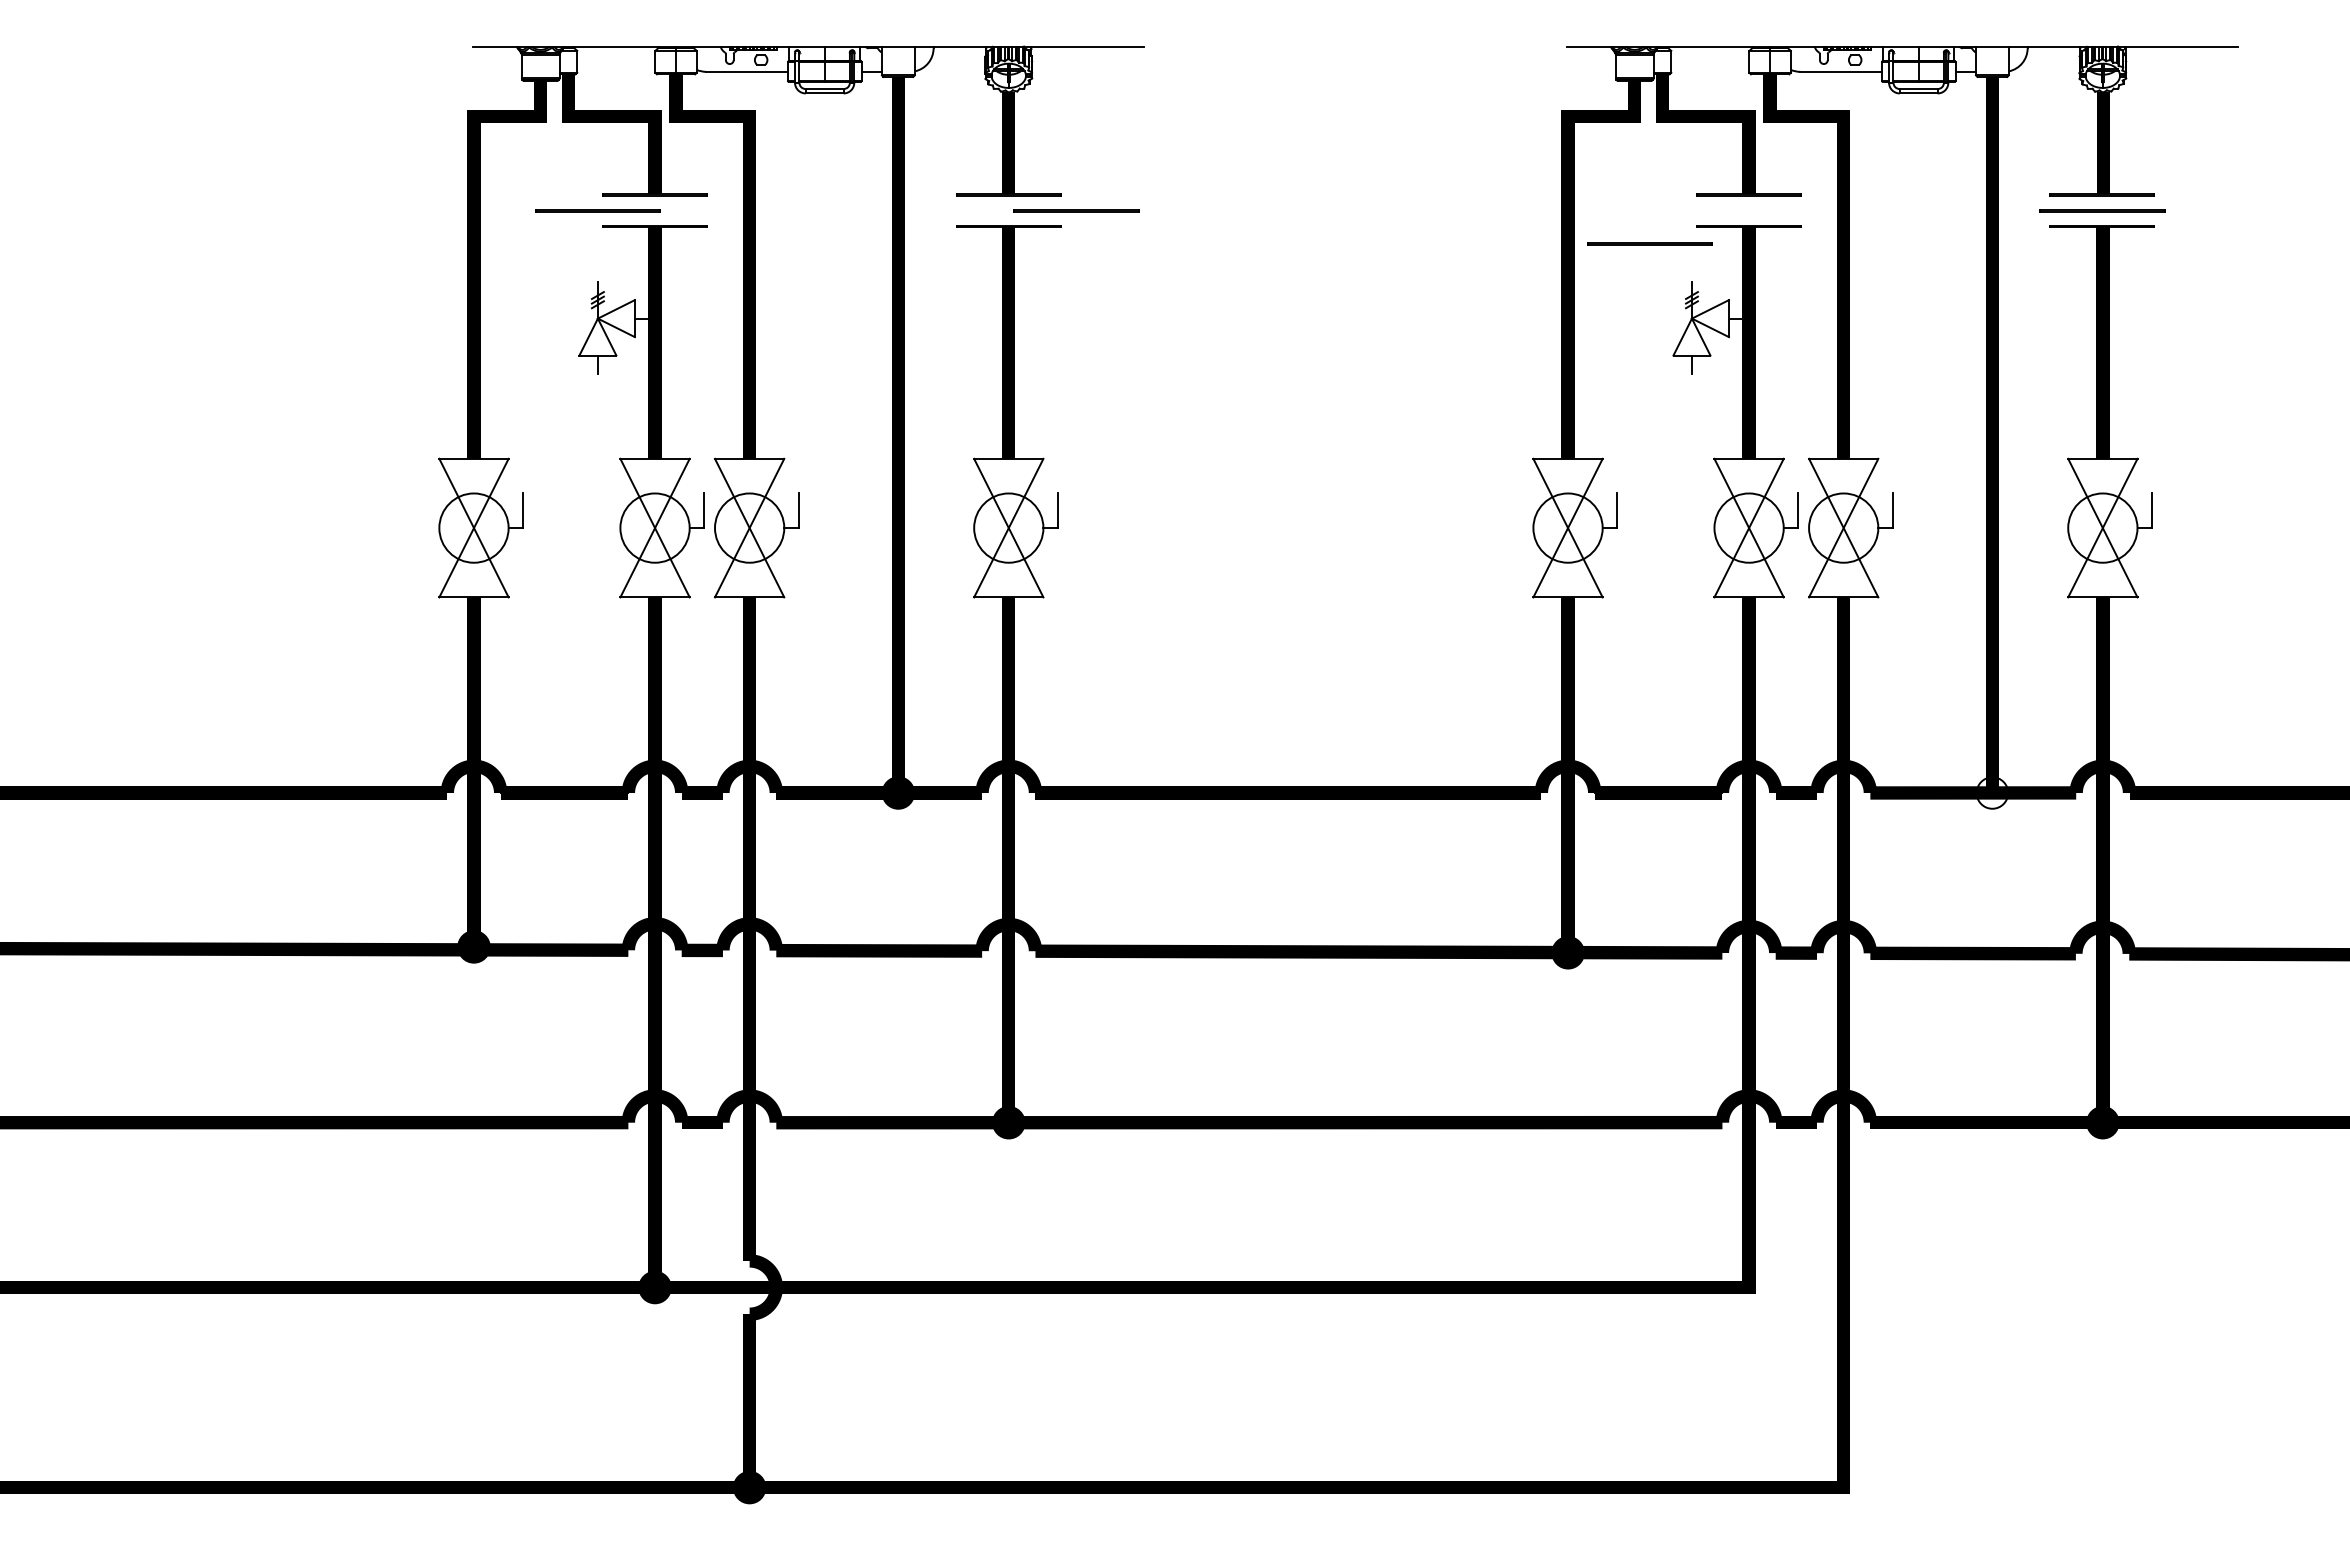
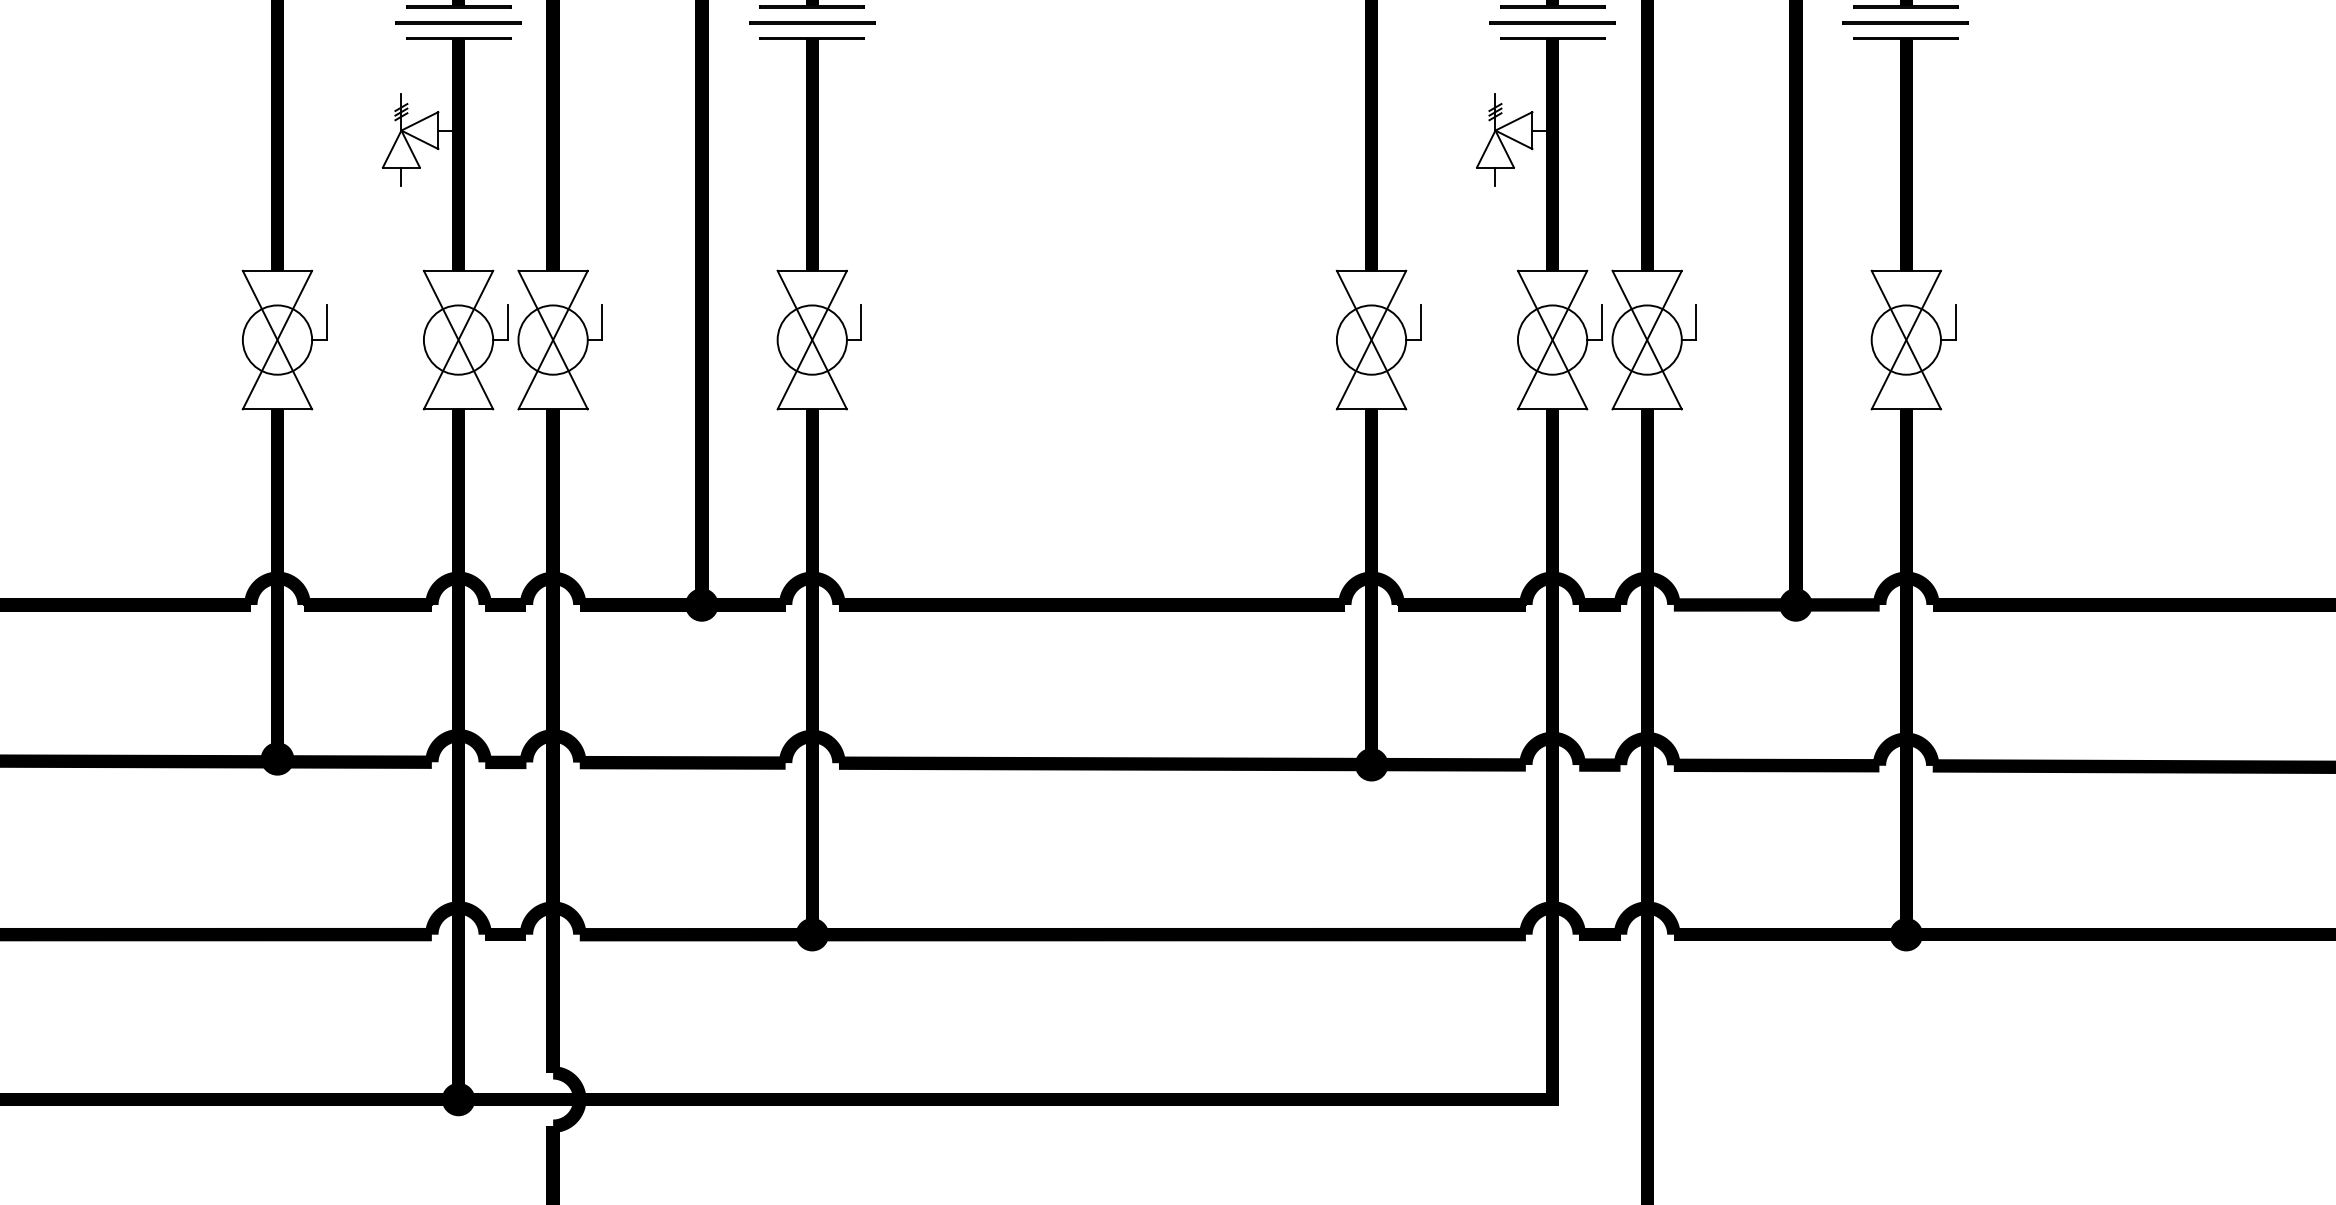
line: (597, 210) -> (457, 22), moved
line: (1076, 210) -> (811, 22), moved
line: (1649, 243) -> (1551, 22), moved
fill: (1992, 792) -> (1795, 604), added

